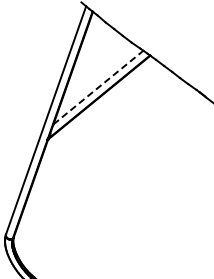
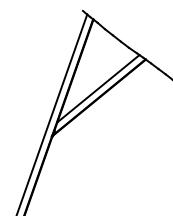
line: (98, 87) -> (98, 88), dashed -> solid

